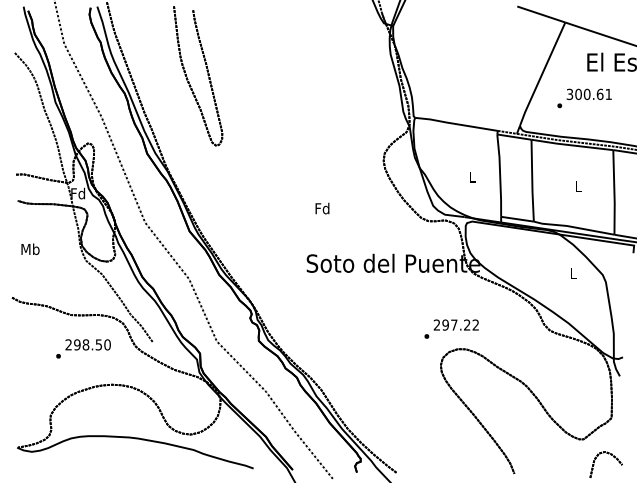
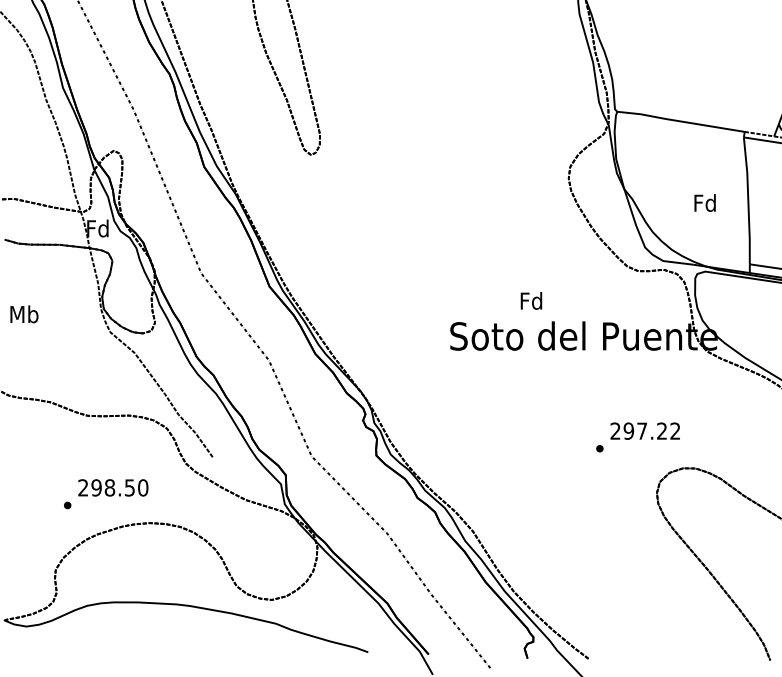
text: (472, 176) -> (705, 202), L -> Fd
text: (322, 208) -> (531, 300), moved
text: (451, 328) -> (637, 436), moved
text: (83, 348) -> (106, 493), moved

